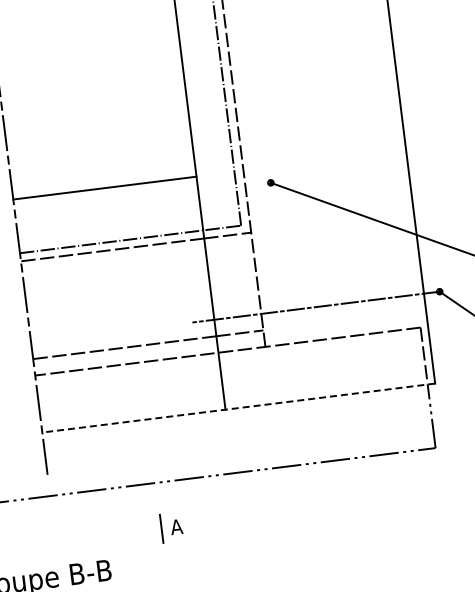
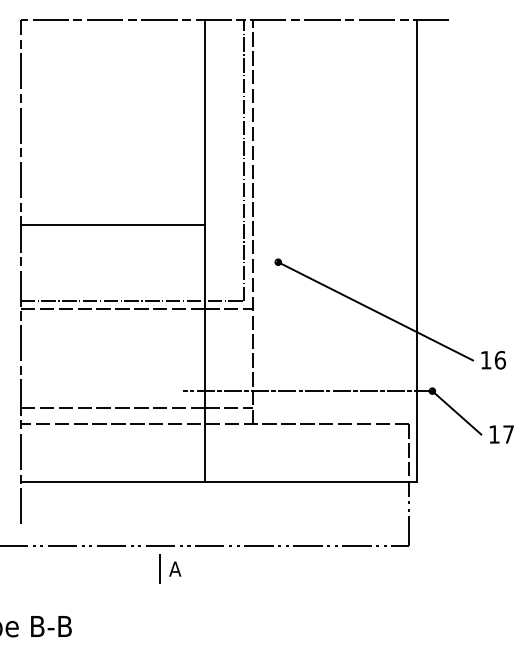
line: (104, 187) -> (112, 224), moved
line: (238, 407) -> (218, 481), dashed -> solid
part: (171, 526) -> (170, 568), moved

